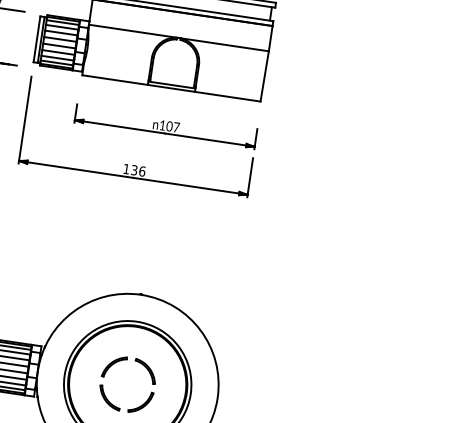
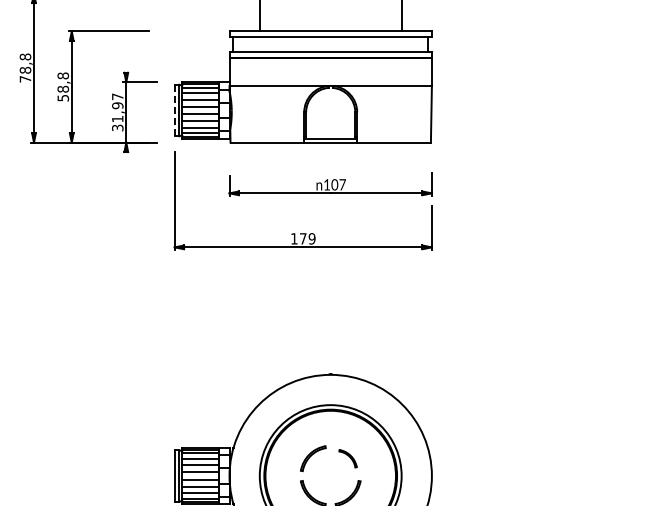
line: (36, 39) -> (174, 110), solid -> dashed
text: (138, 170) -> (307, 238), 136 -> 179
part: (144, 371) -> (347, 458), size x0.7

